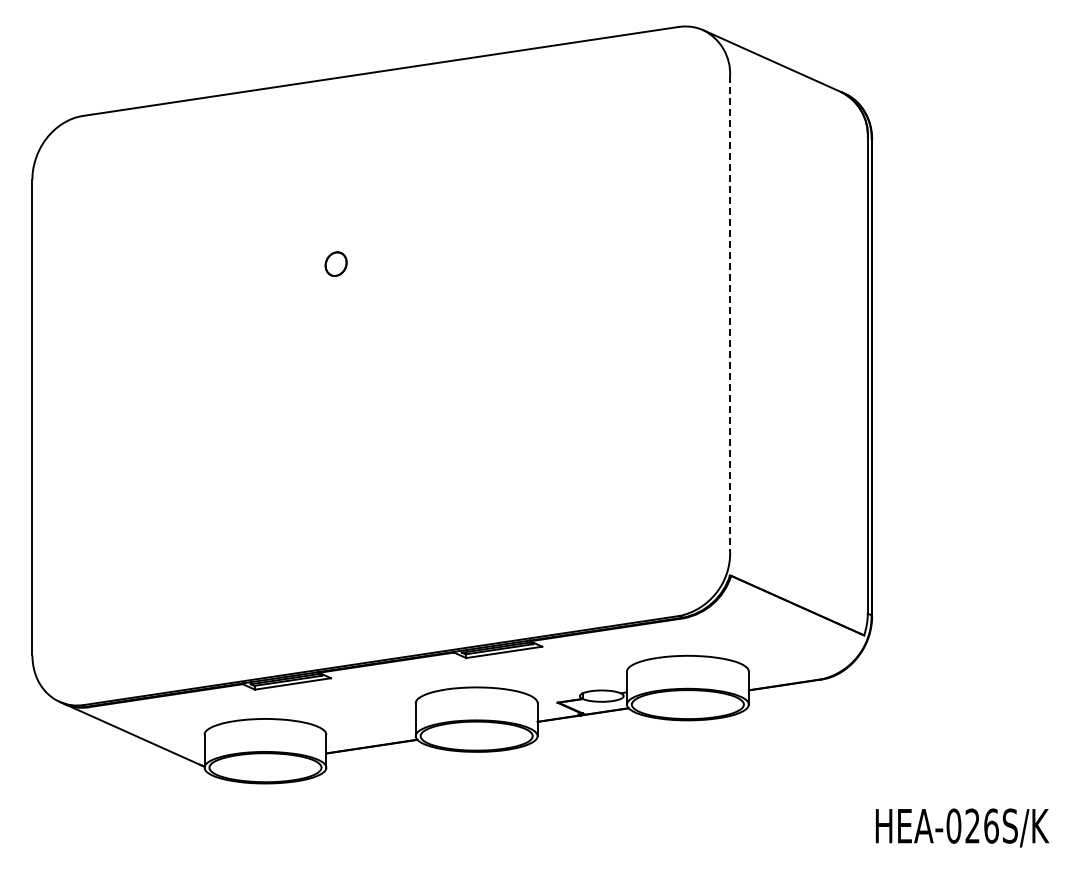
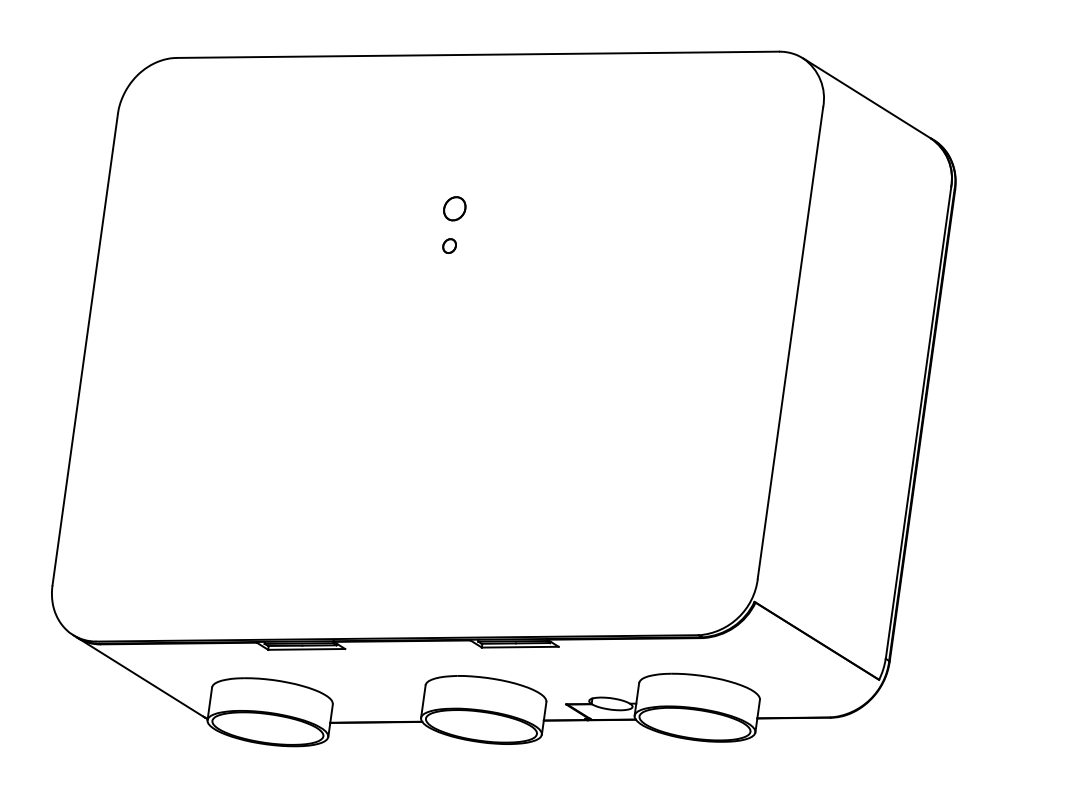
part: (335, 263) -> (454, 208), moved
part: (378, 264) -> (449, 245), added
line: (730, 313) -> (790, 342), dashed -> solid

